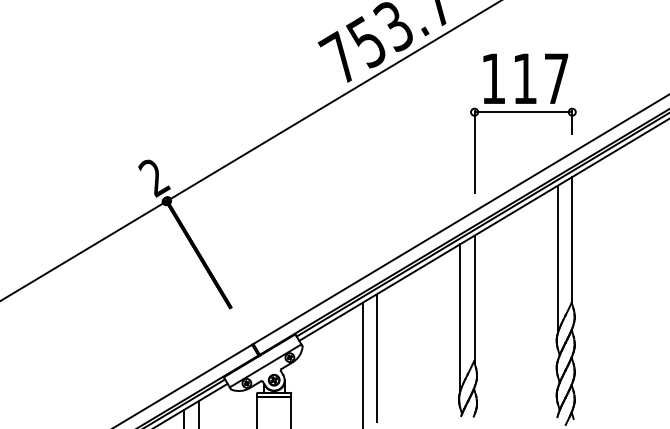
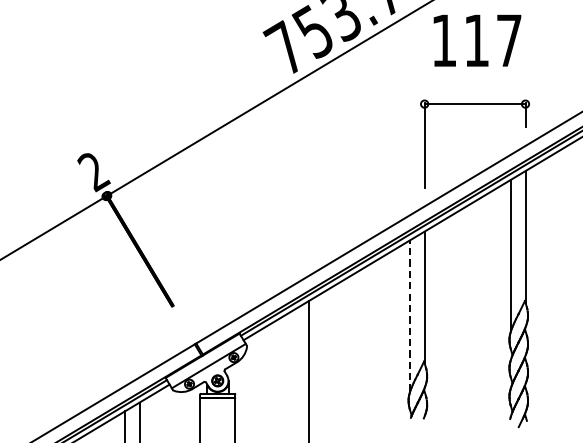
text: (525, 78) -> (477, 40), moved
line: (460, 317) -> (410, 316), solid -> dashed
line: (376, 357) -> (323, 357), removed

